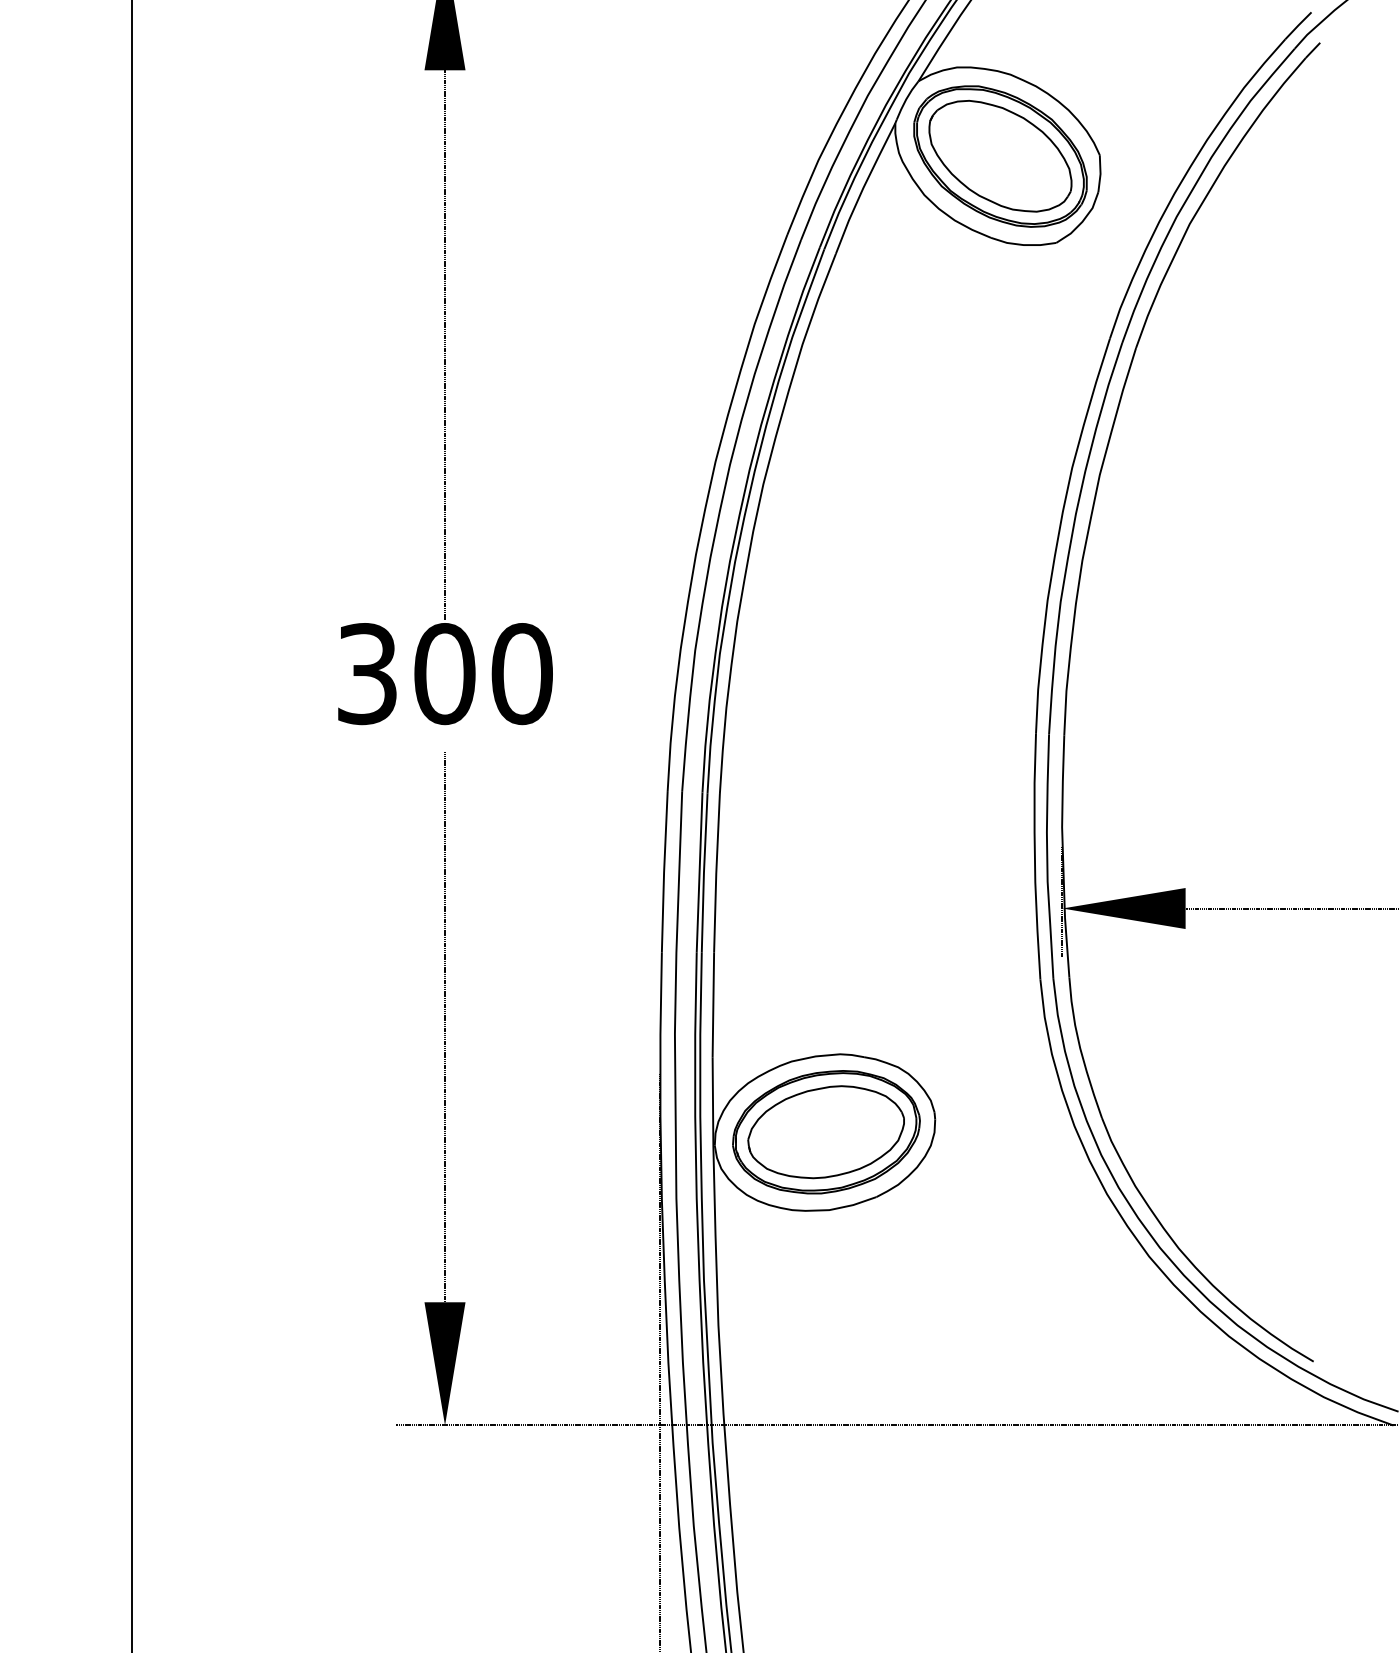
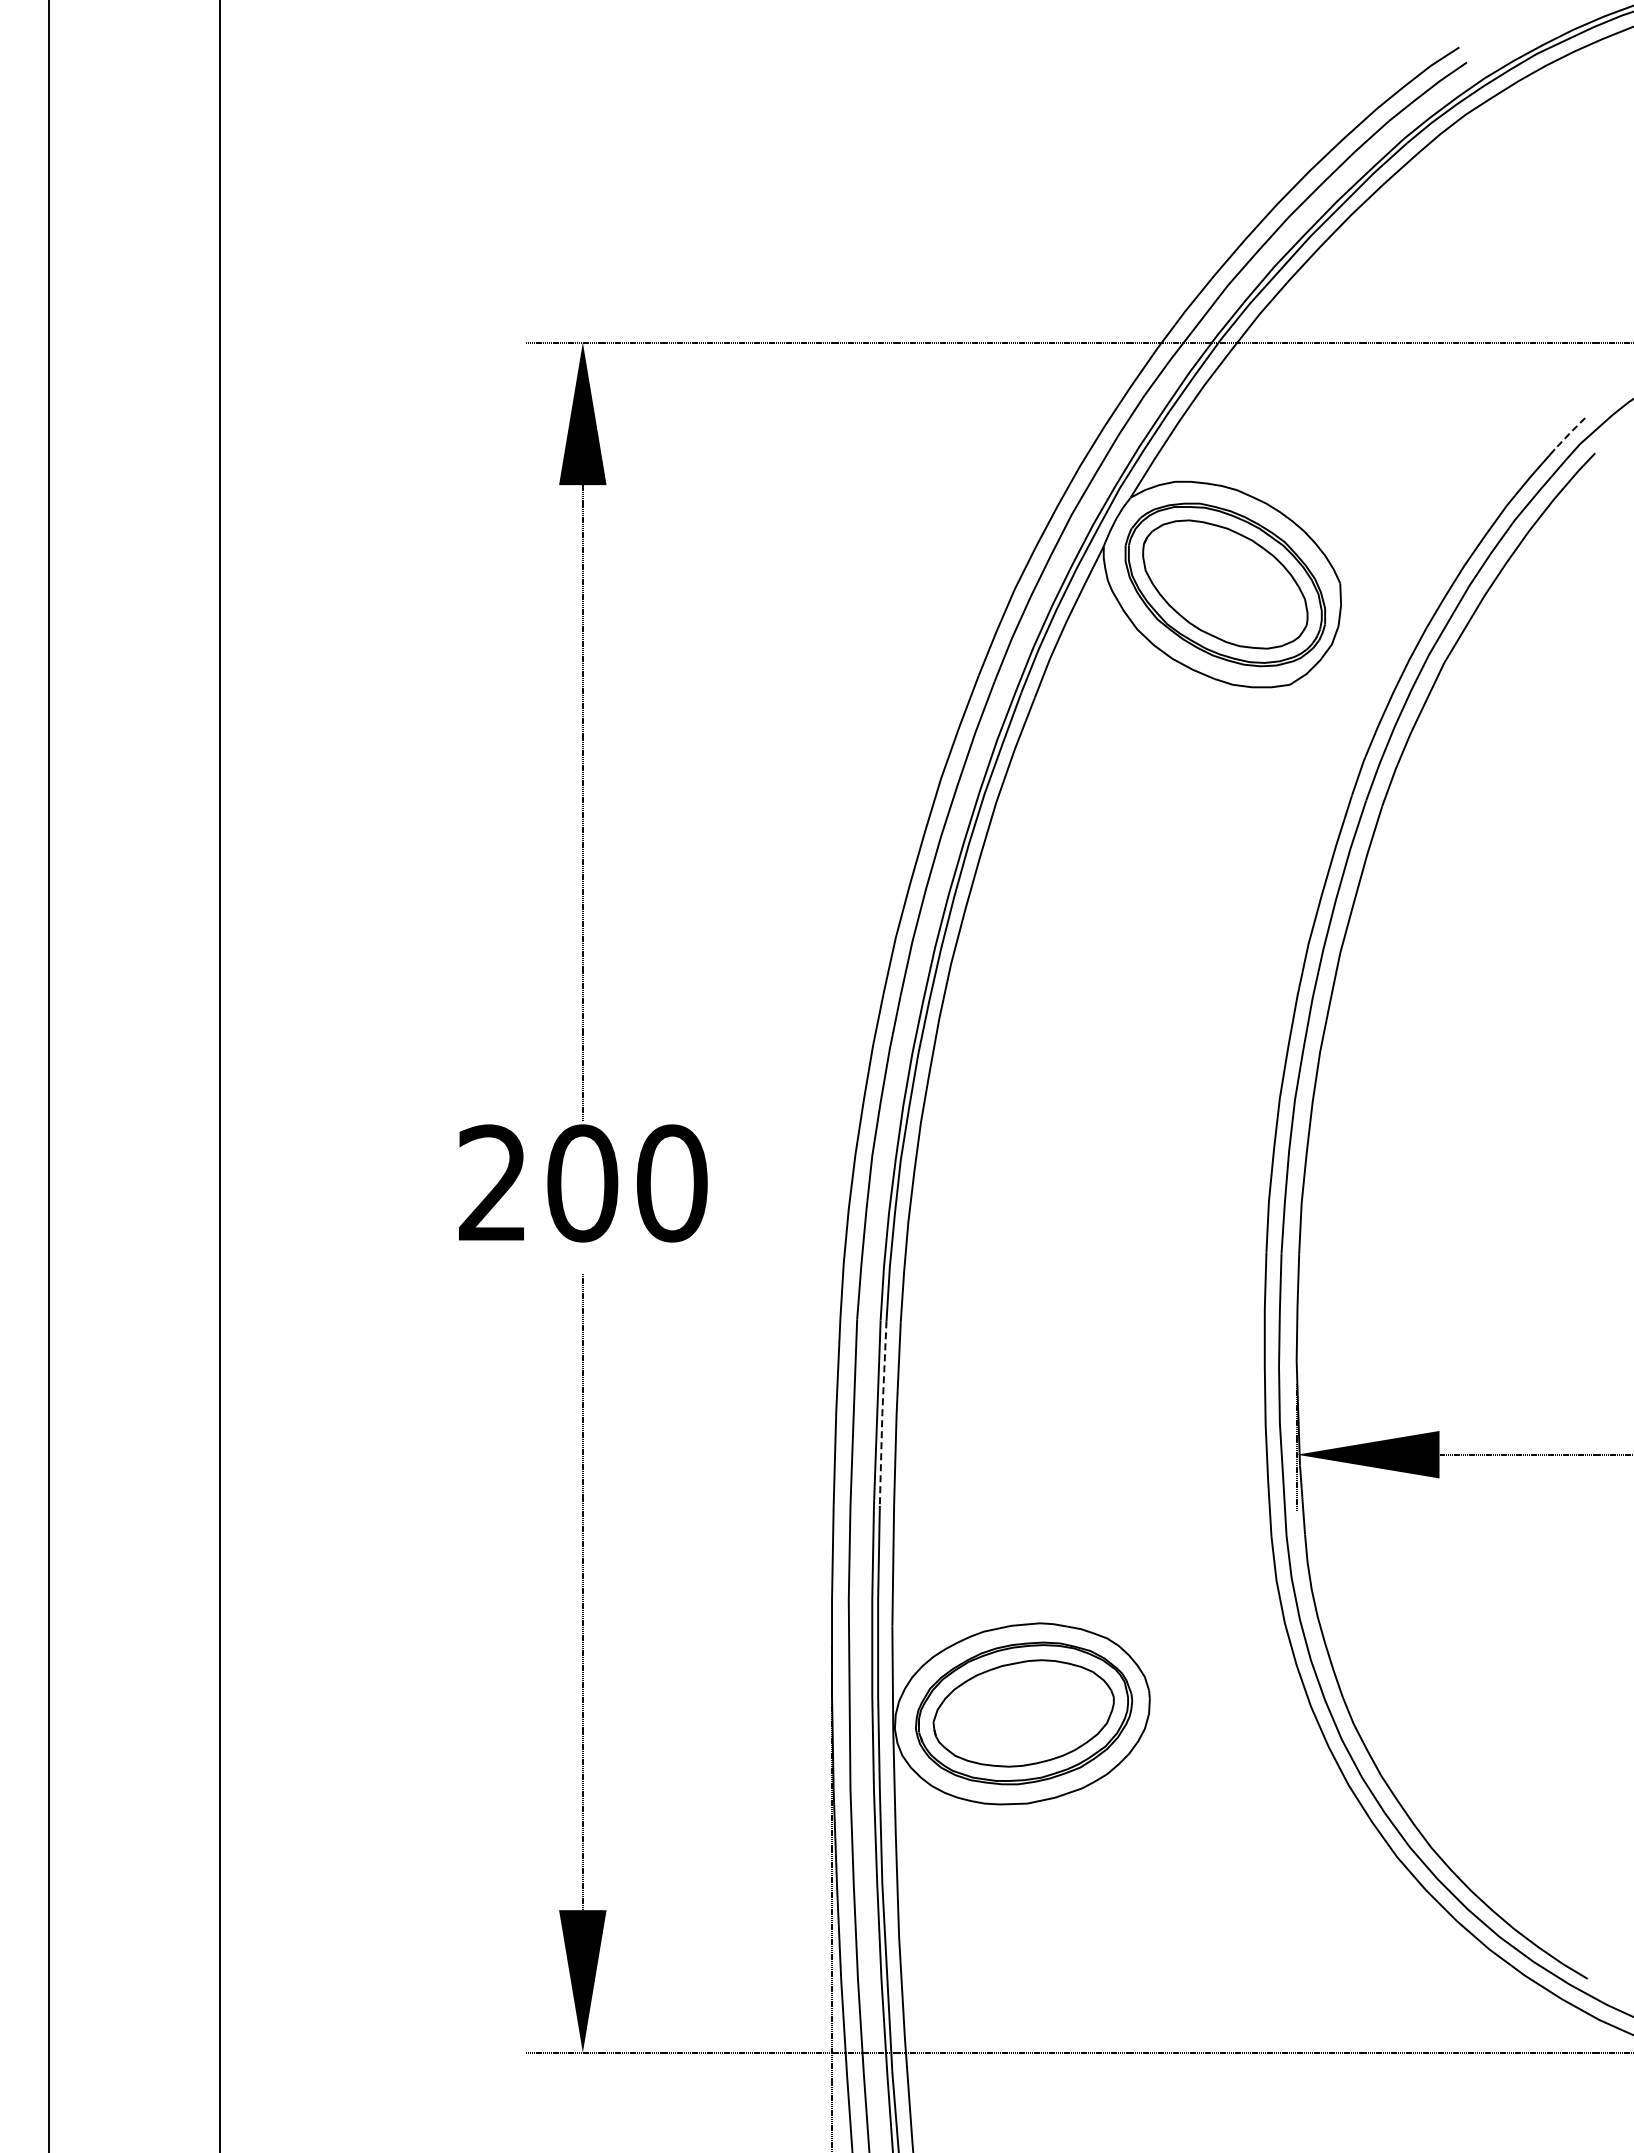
line: (1298, 25) -> (1570, 433), solid -> dashed
text: (366, 674) -> (492, 1183), 300 -> 200
line: (704, 872) -> (882, 1413), solid -> dashed

